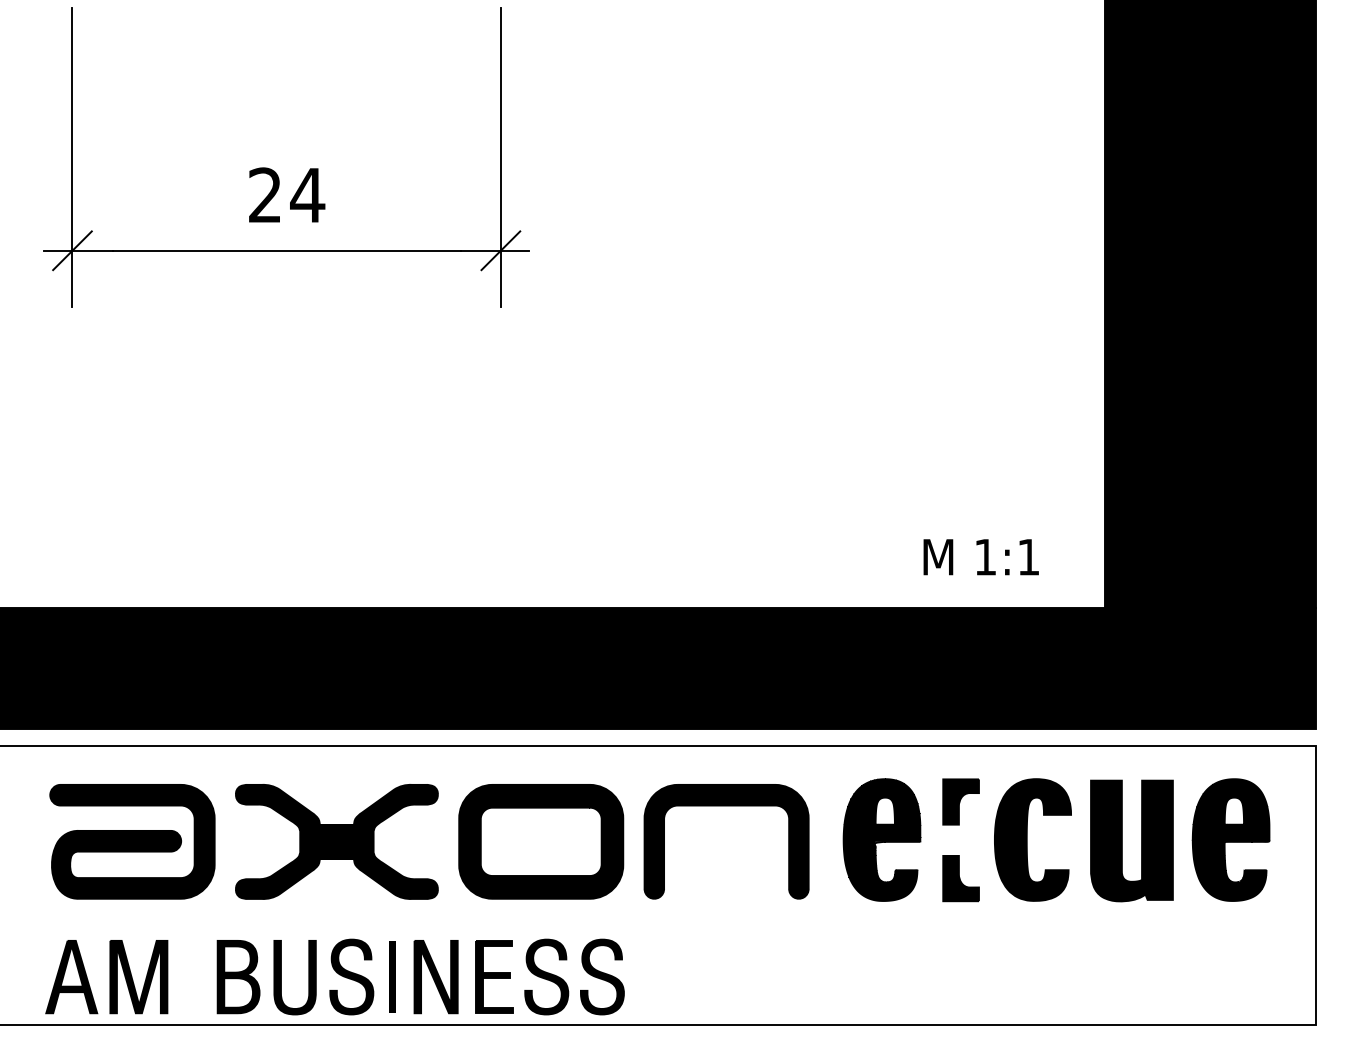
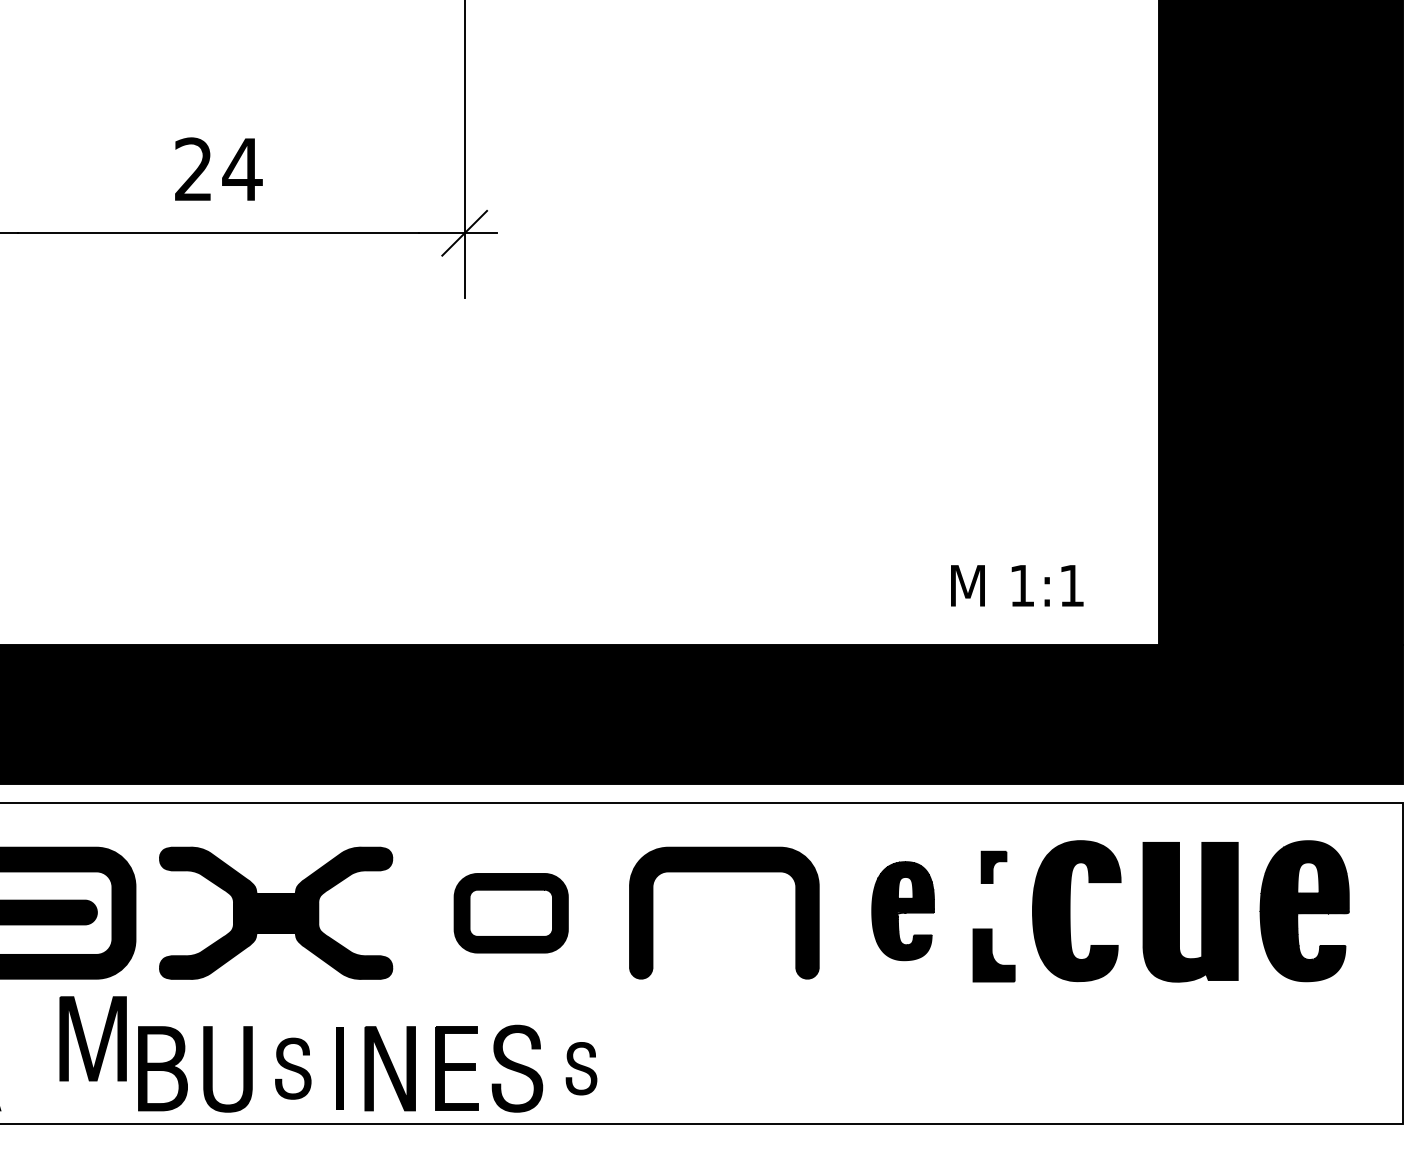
part: (960, 801) -> (993, 866), size x0.6
part: (881, 839) -> (902, 910), size x0.7
part: (541, 841) -> (511, 912), size x0.6
part: (351, 976) -> (292, 1068), size x0.7
part: (602, 976) -> (581, 1068), size x0.6
part: (138, 977) -> (92, 1039), moved

